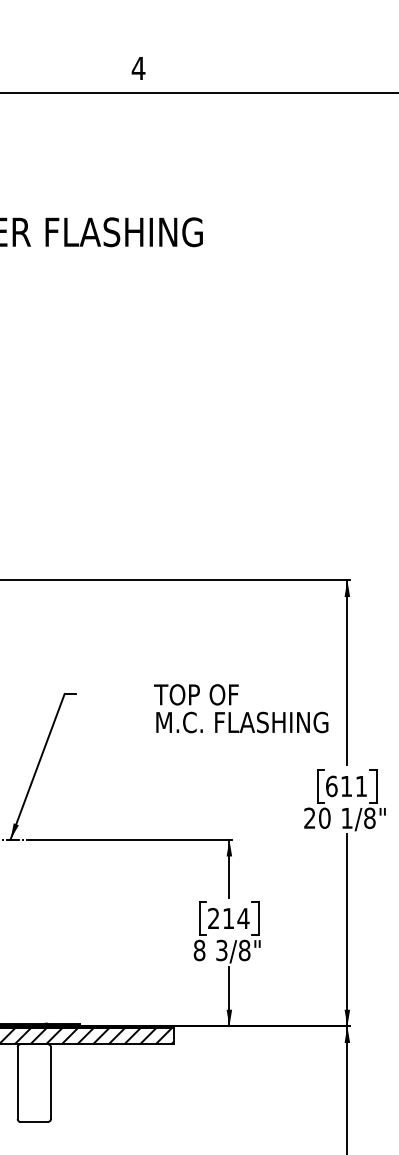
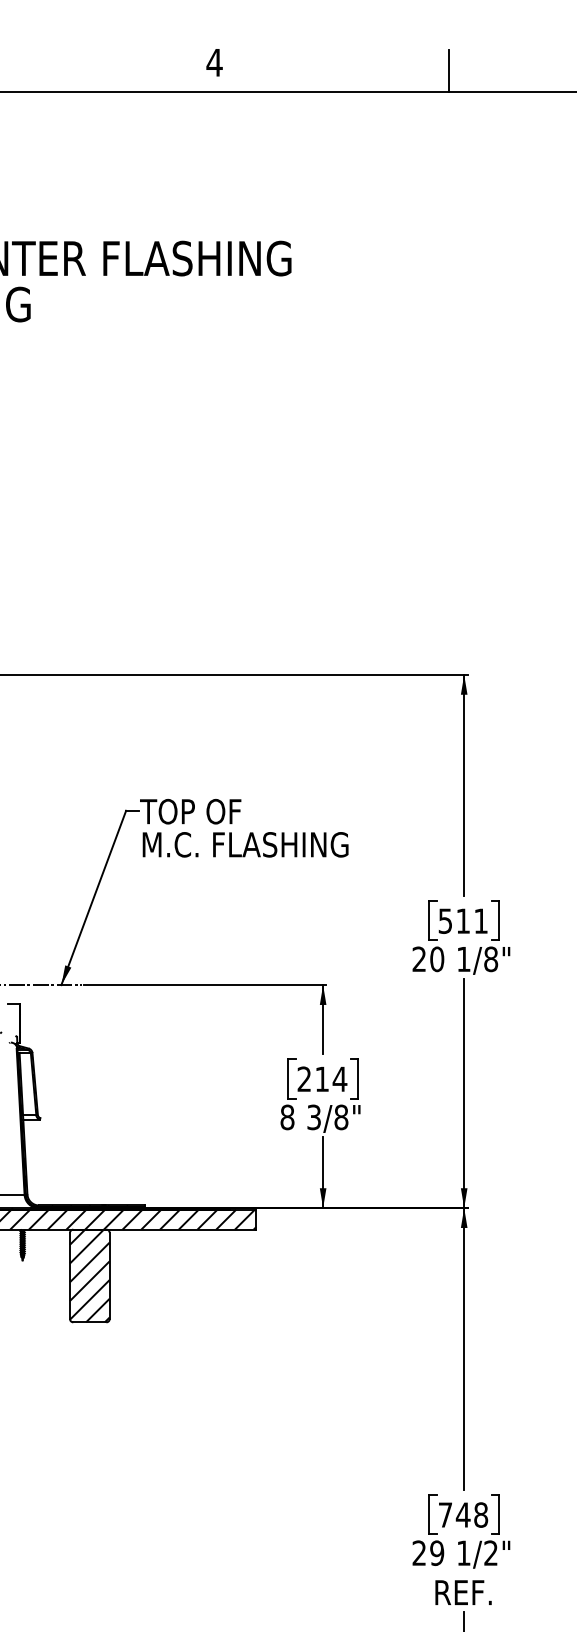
line: (335, 75) -> (449, 71), added
text: (241, 708) -> (244, 828), moved
text: (331, 785) -> (445, 920), 611 -> 511
hatch: (33, 1082) -> (89, 1275), added

